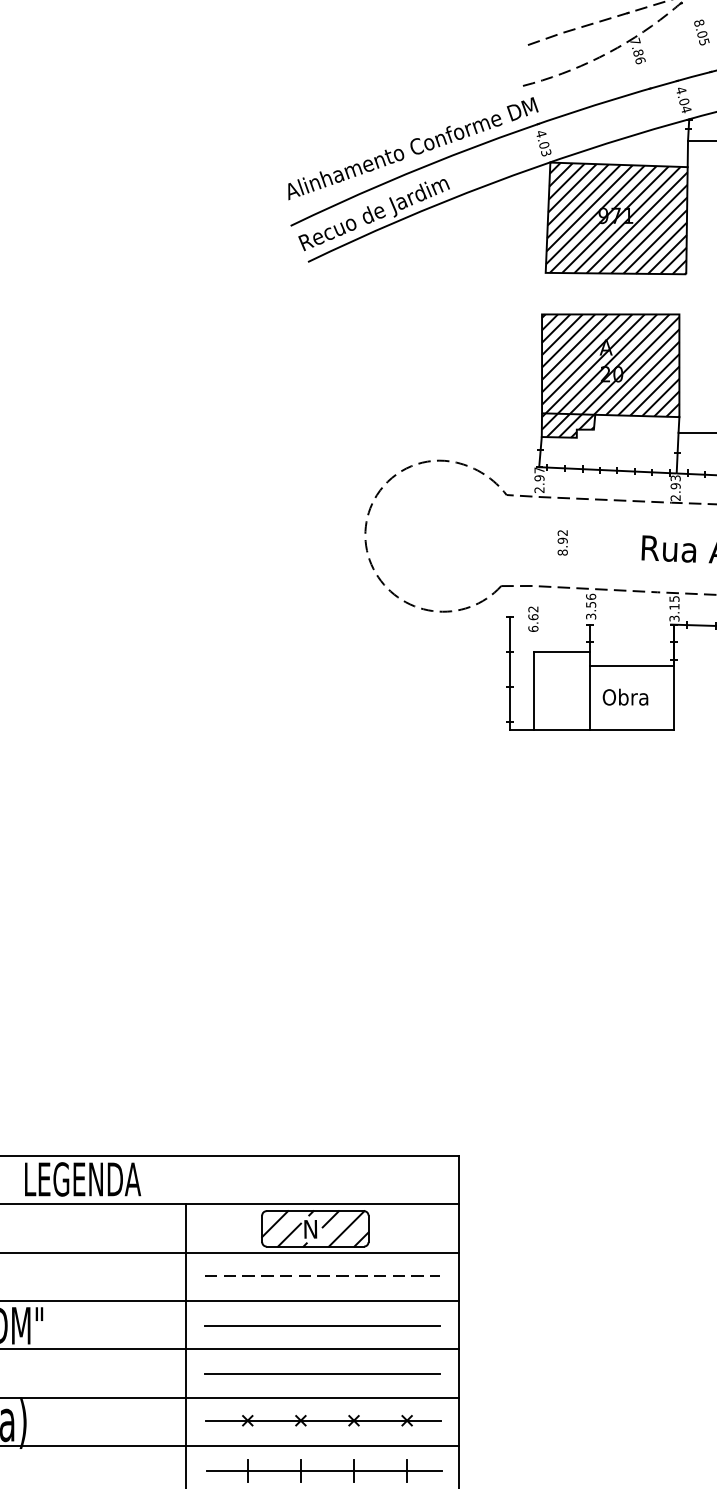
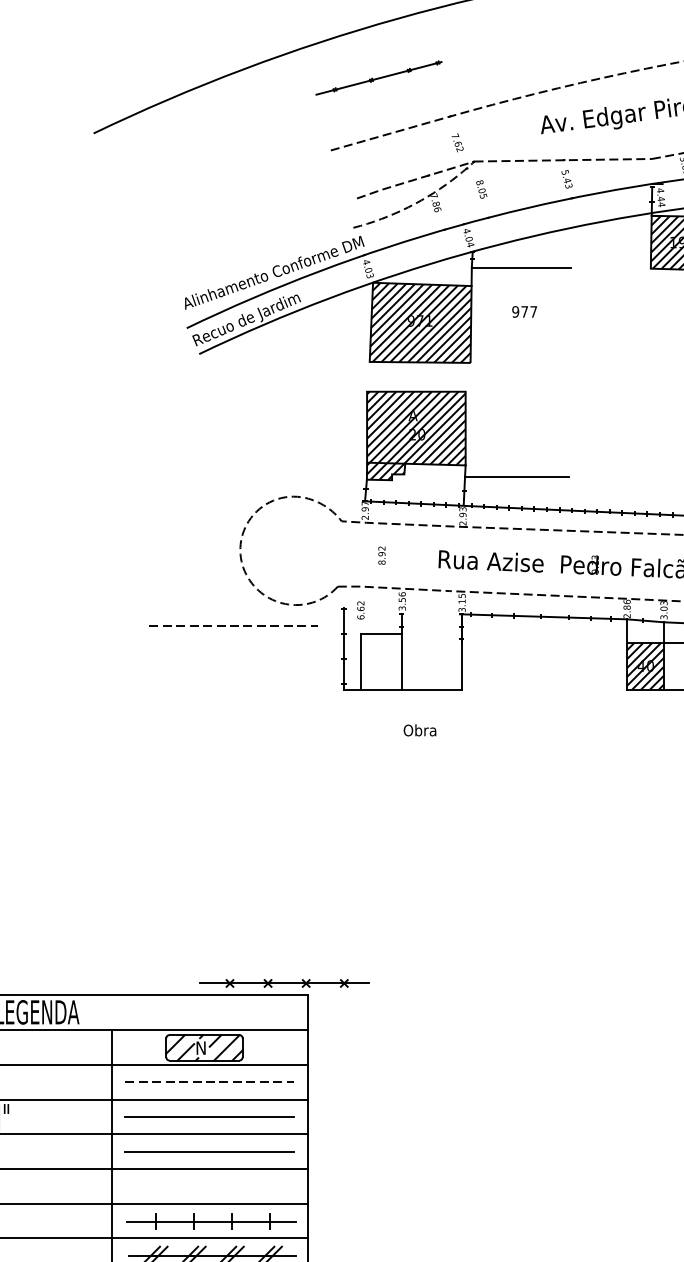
line: (355, 640) -> (233, 625), added
line: (631, 666) -> (431, 644), removed
text: (624, 697) -> (419, 730), moved
part: (323, 1420) -> (284, 983), moved

